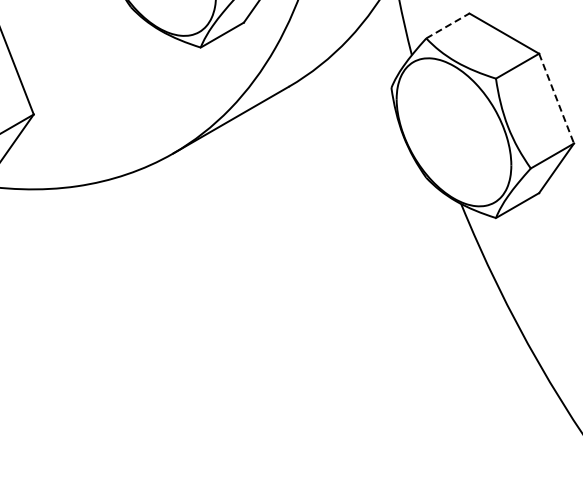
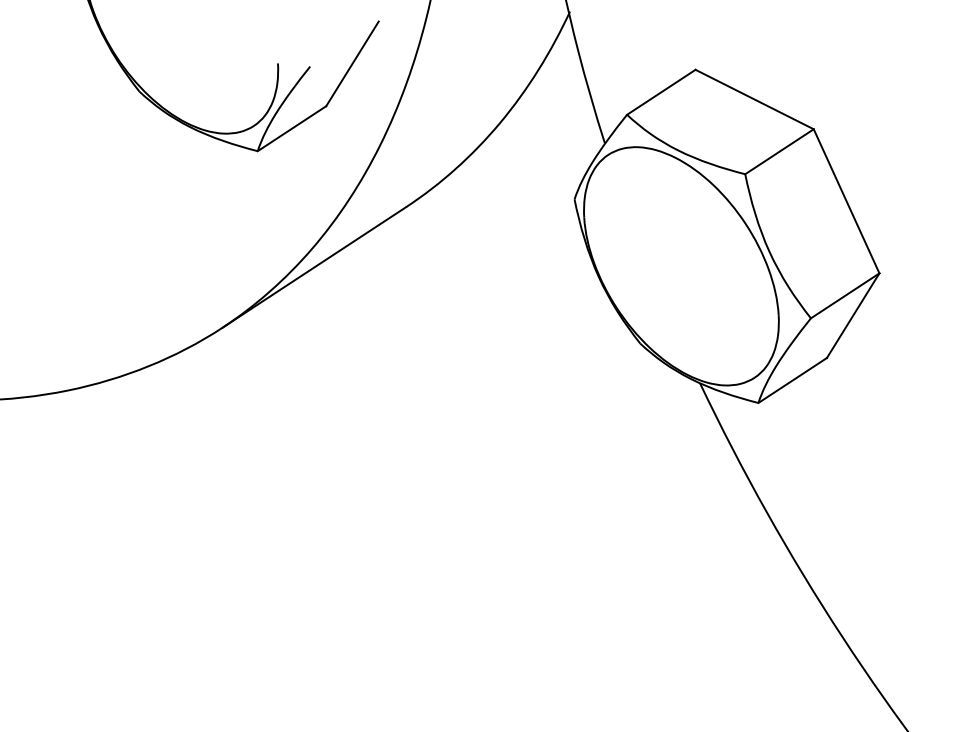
line: (447, 25) -> (660, 91), dashed -> solid
line: (556, 99) -> (846, 202), dashed -> solid

